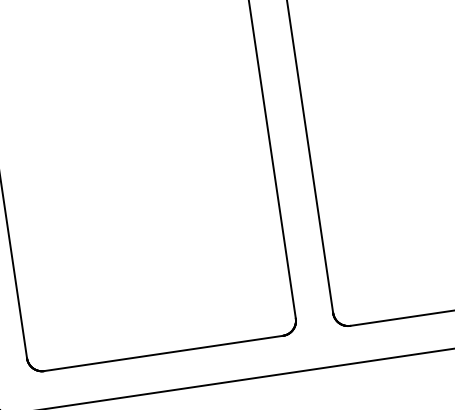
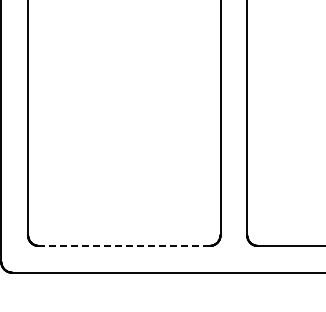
line: (163, 352) -> (124, 245), solid -> dashed

